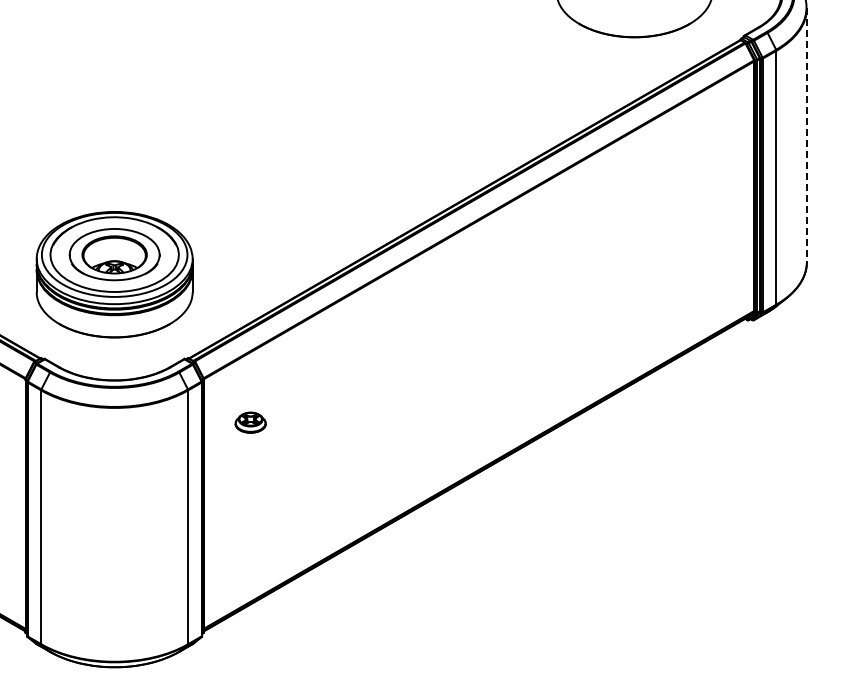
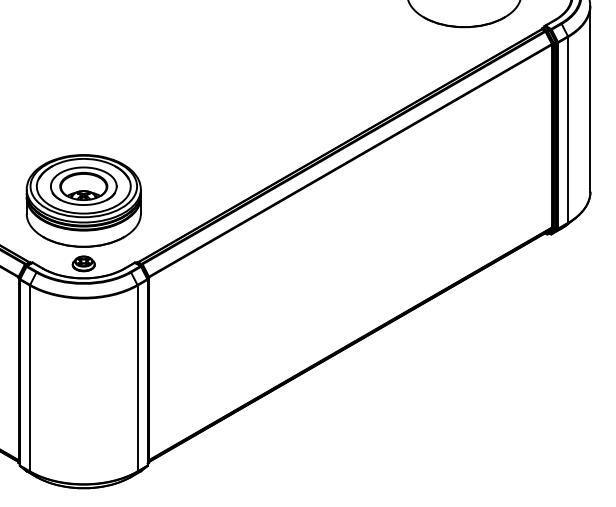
line: (806, 135) -> (590, 99), dashed -> solid
part: (250, 422) -> (83, 263), moved

